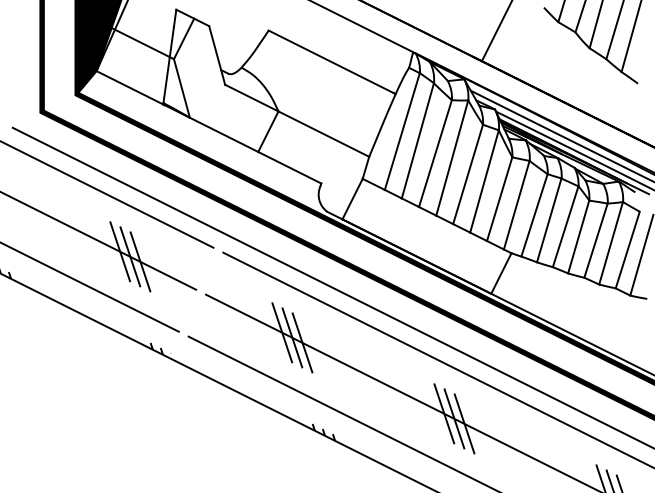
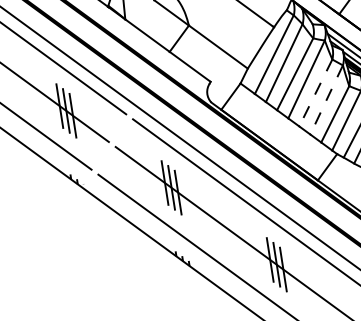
line: (468, 174) -> (316, 93), solid -> dashed
line: (484, 181) -> (326, 99), solid -> dashed

